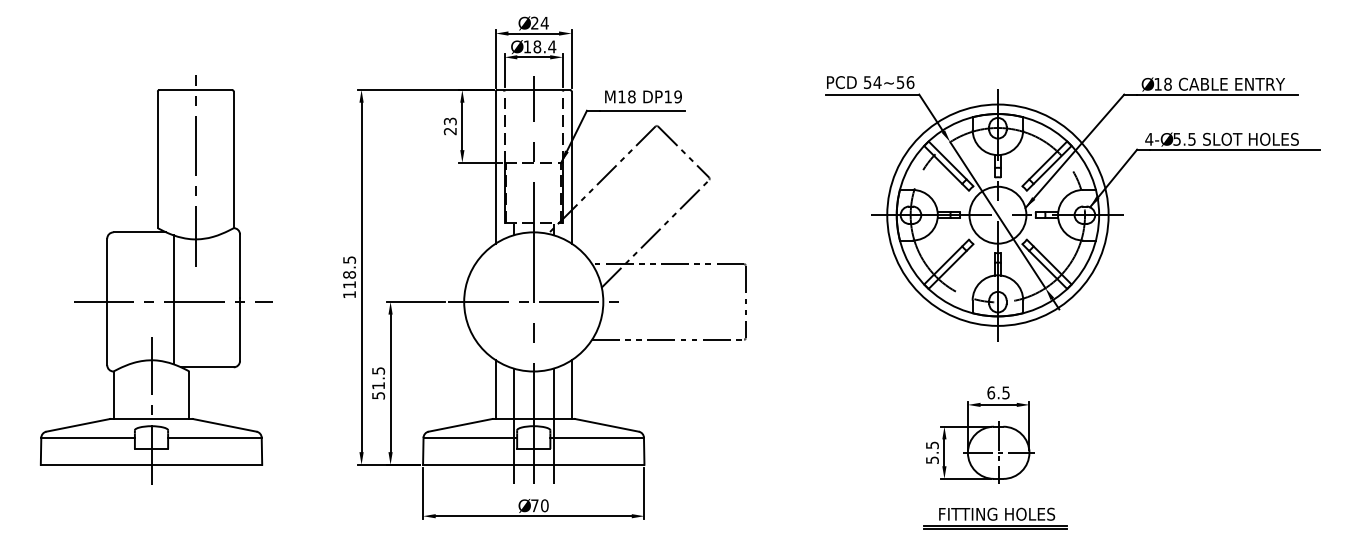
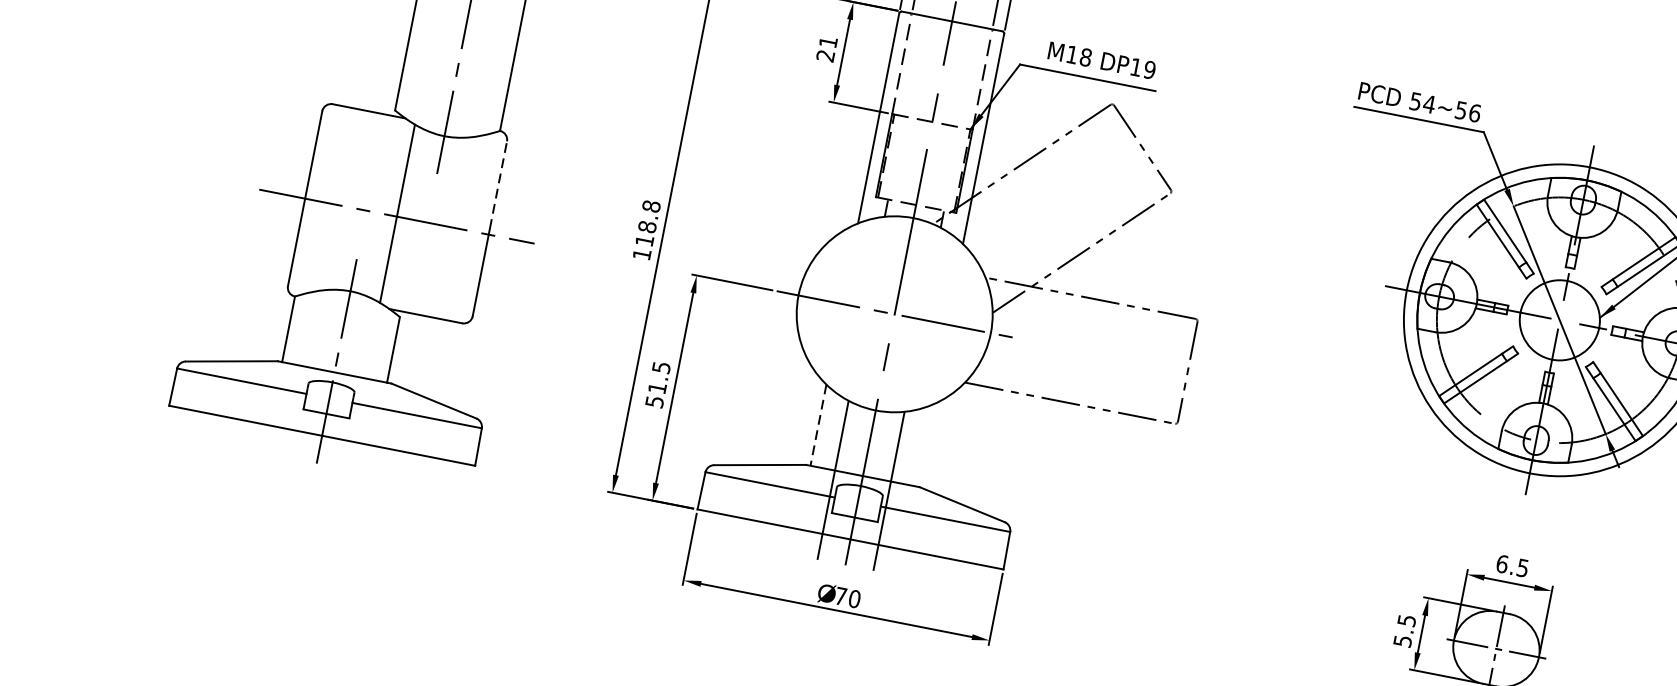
text: (449, 121) -> (827, 42), 23 -> 21
text: (349, 259) -> (651, 205), 118.5 -> 118.8
line: (240, 266) -> (498, 185), solid -> dashed
line: (571, 389) -> (923, 445), removed
line: (495, 390) -> (817, 426), solid -> dashed

